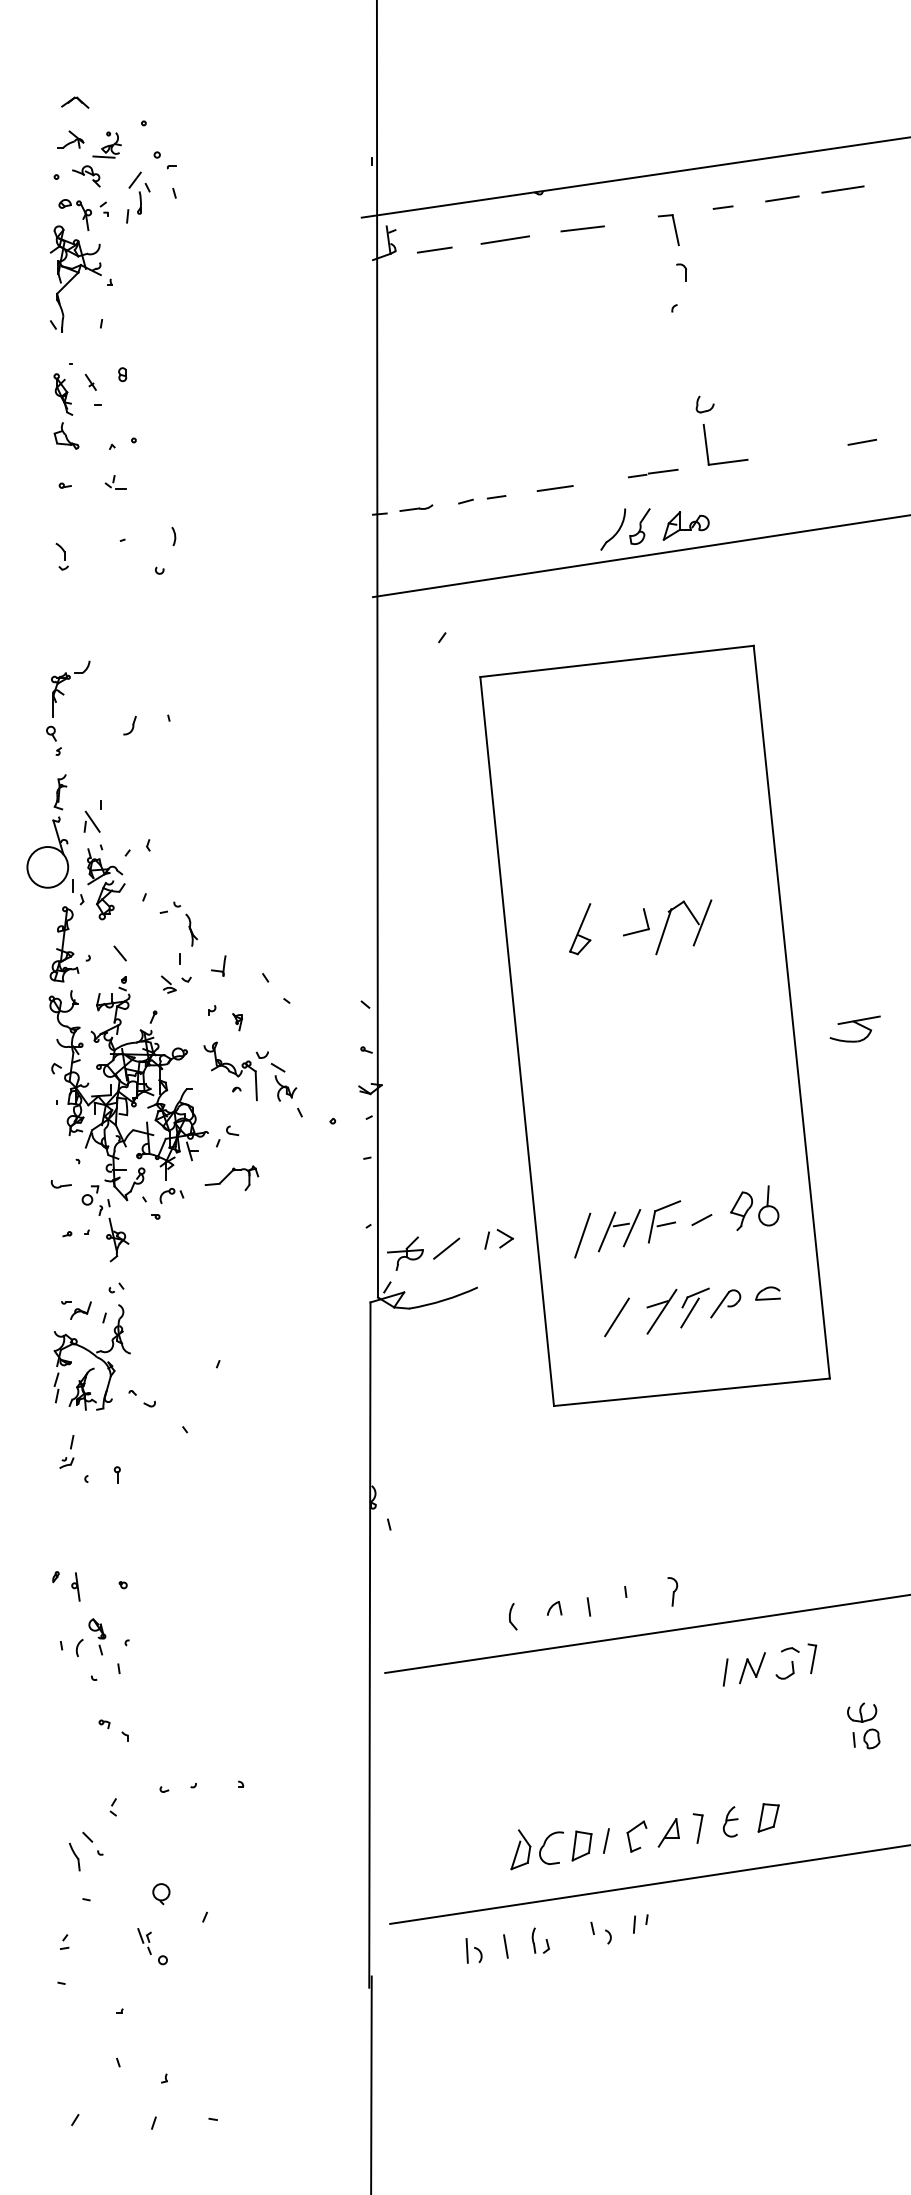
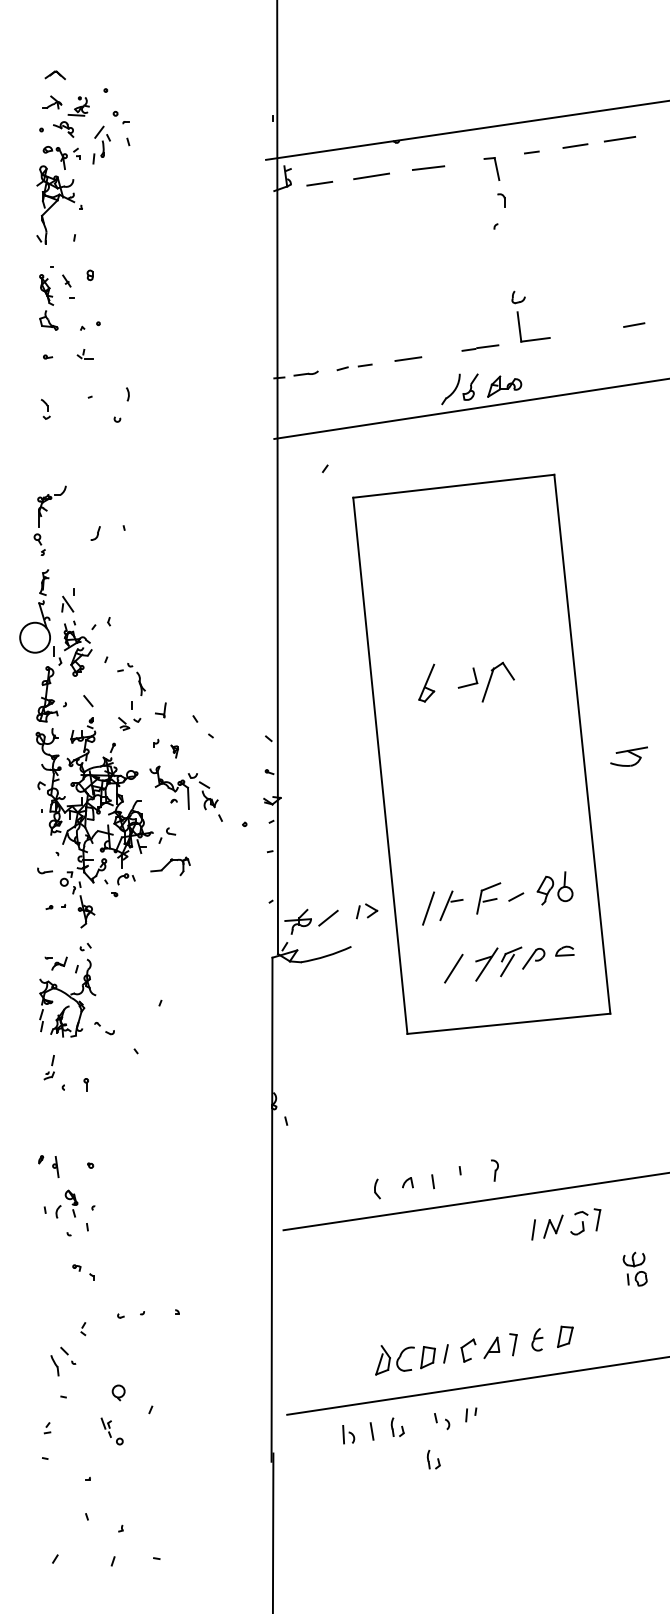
line: (702, 922) -> (516, 678), removed
line: (631, 1228) -> (464, 903), removed
part: (589, 1984) -> (433, 1459), added

